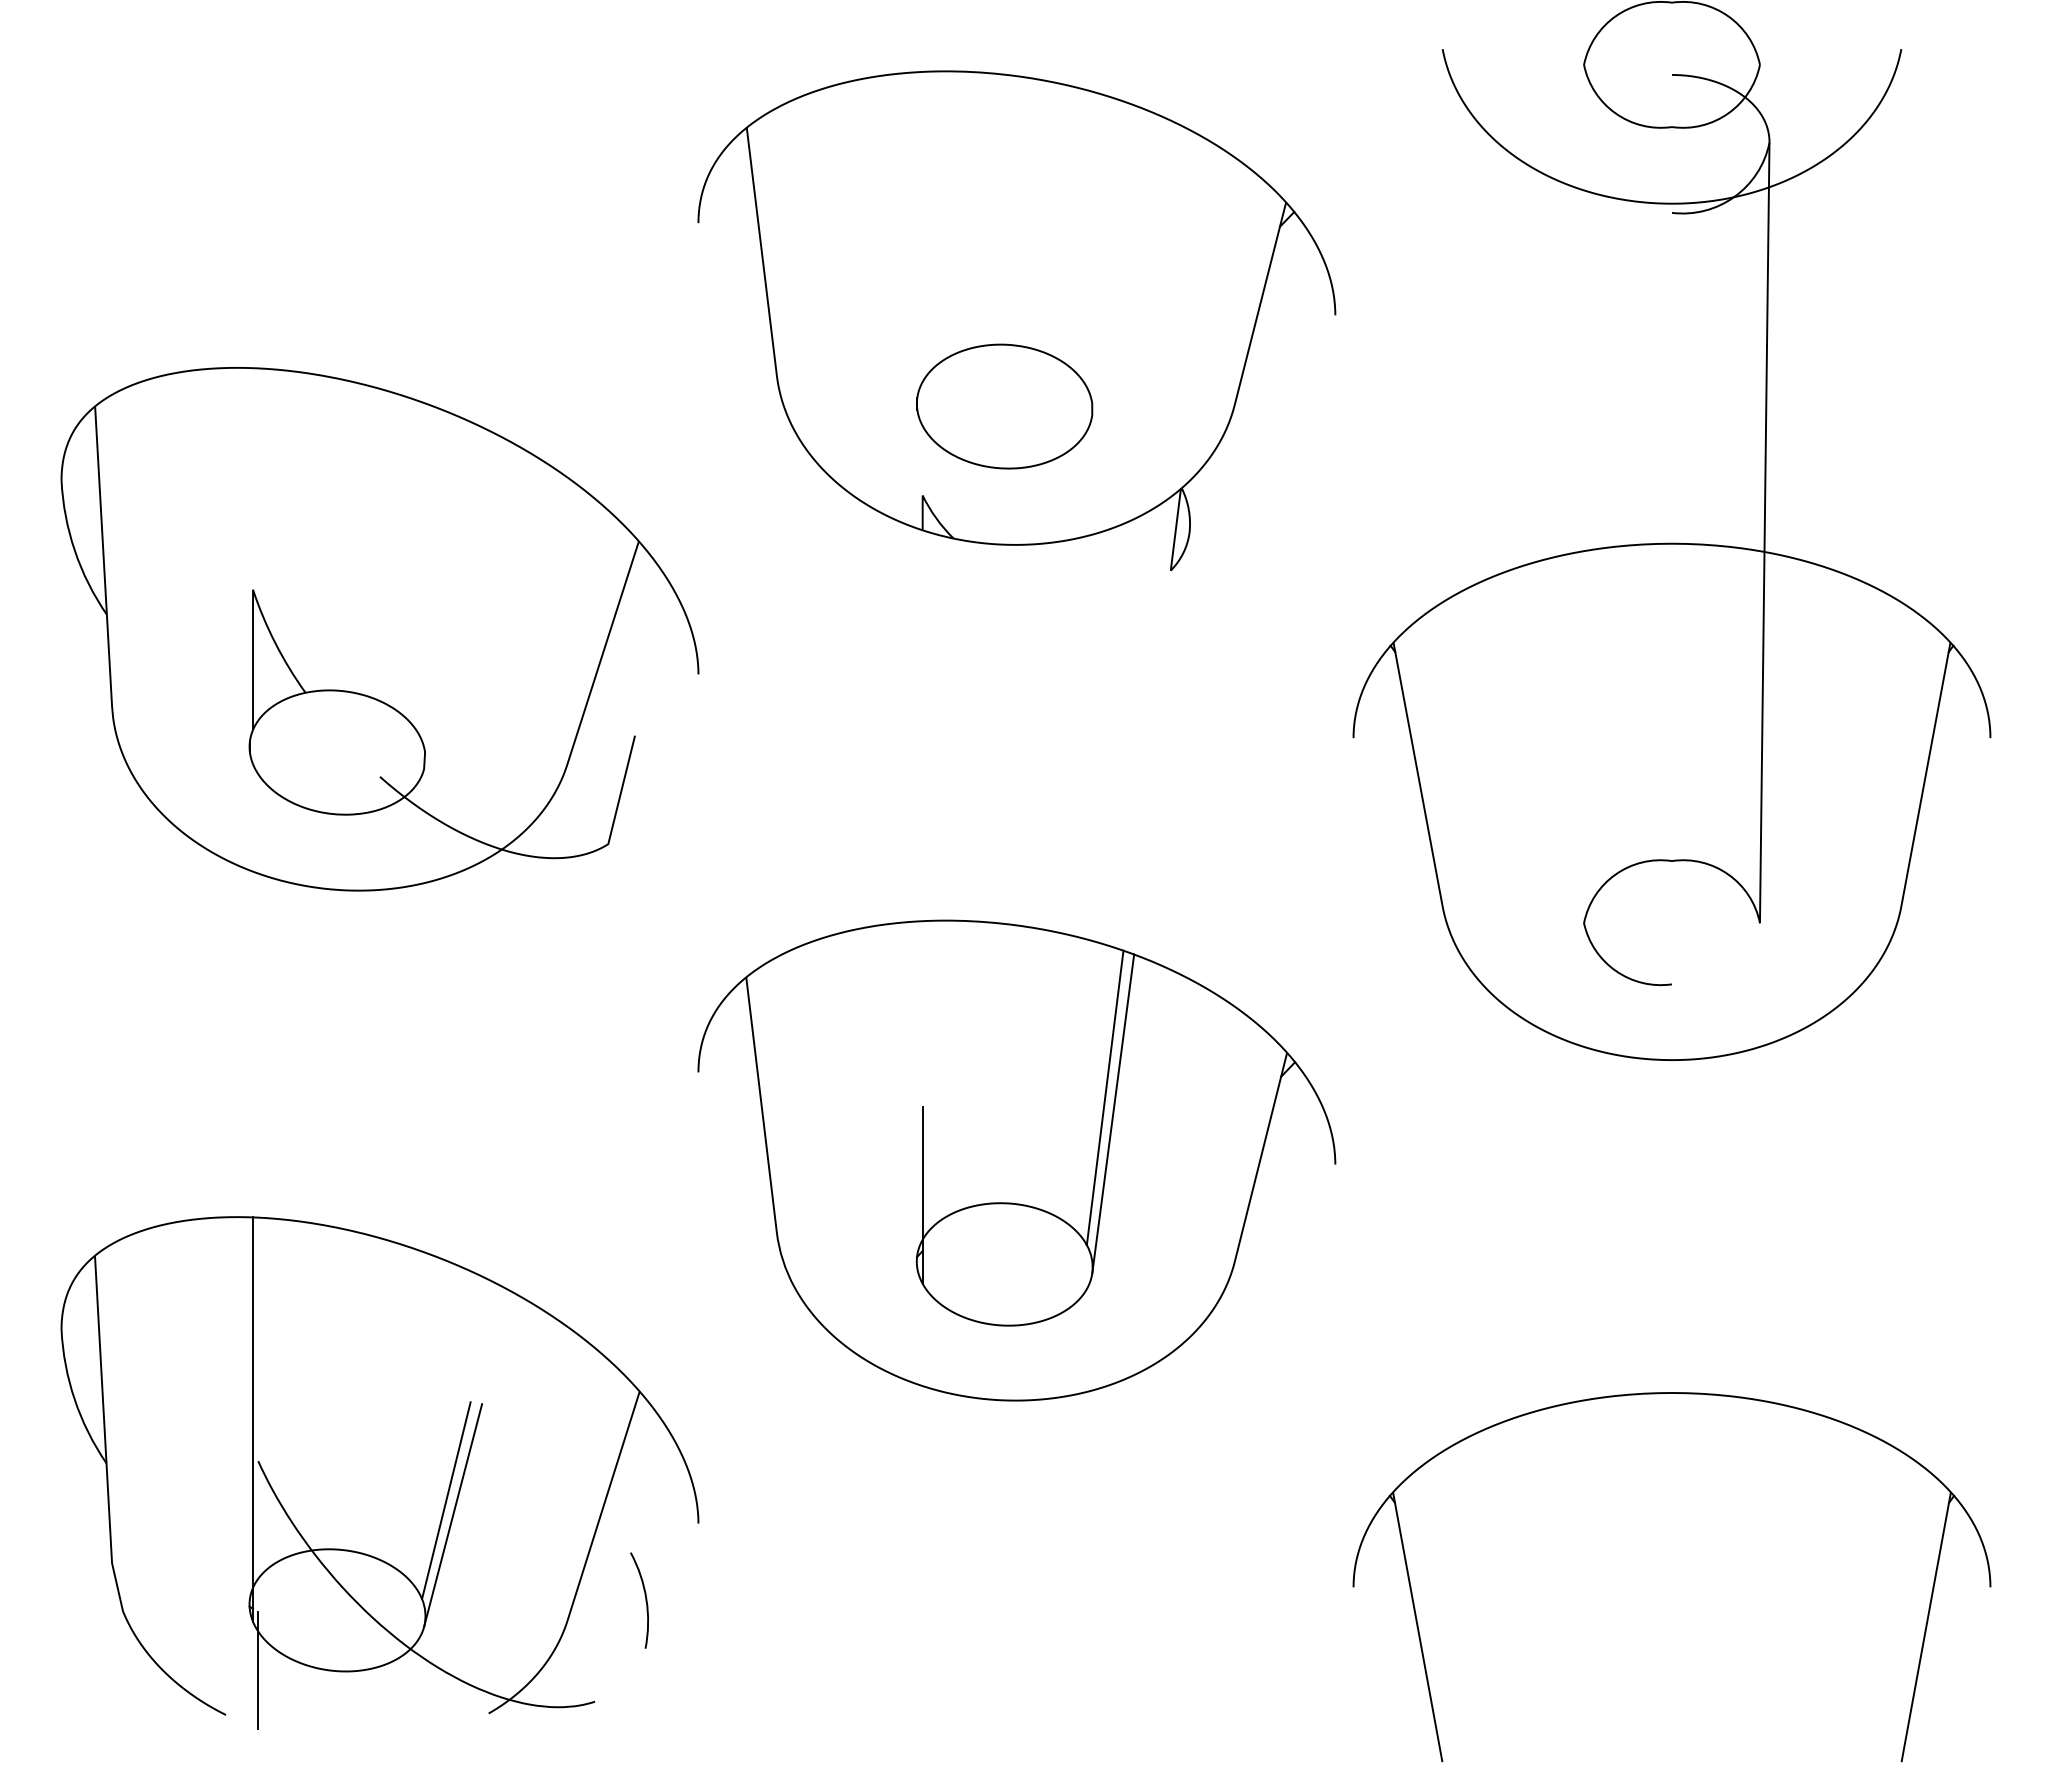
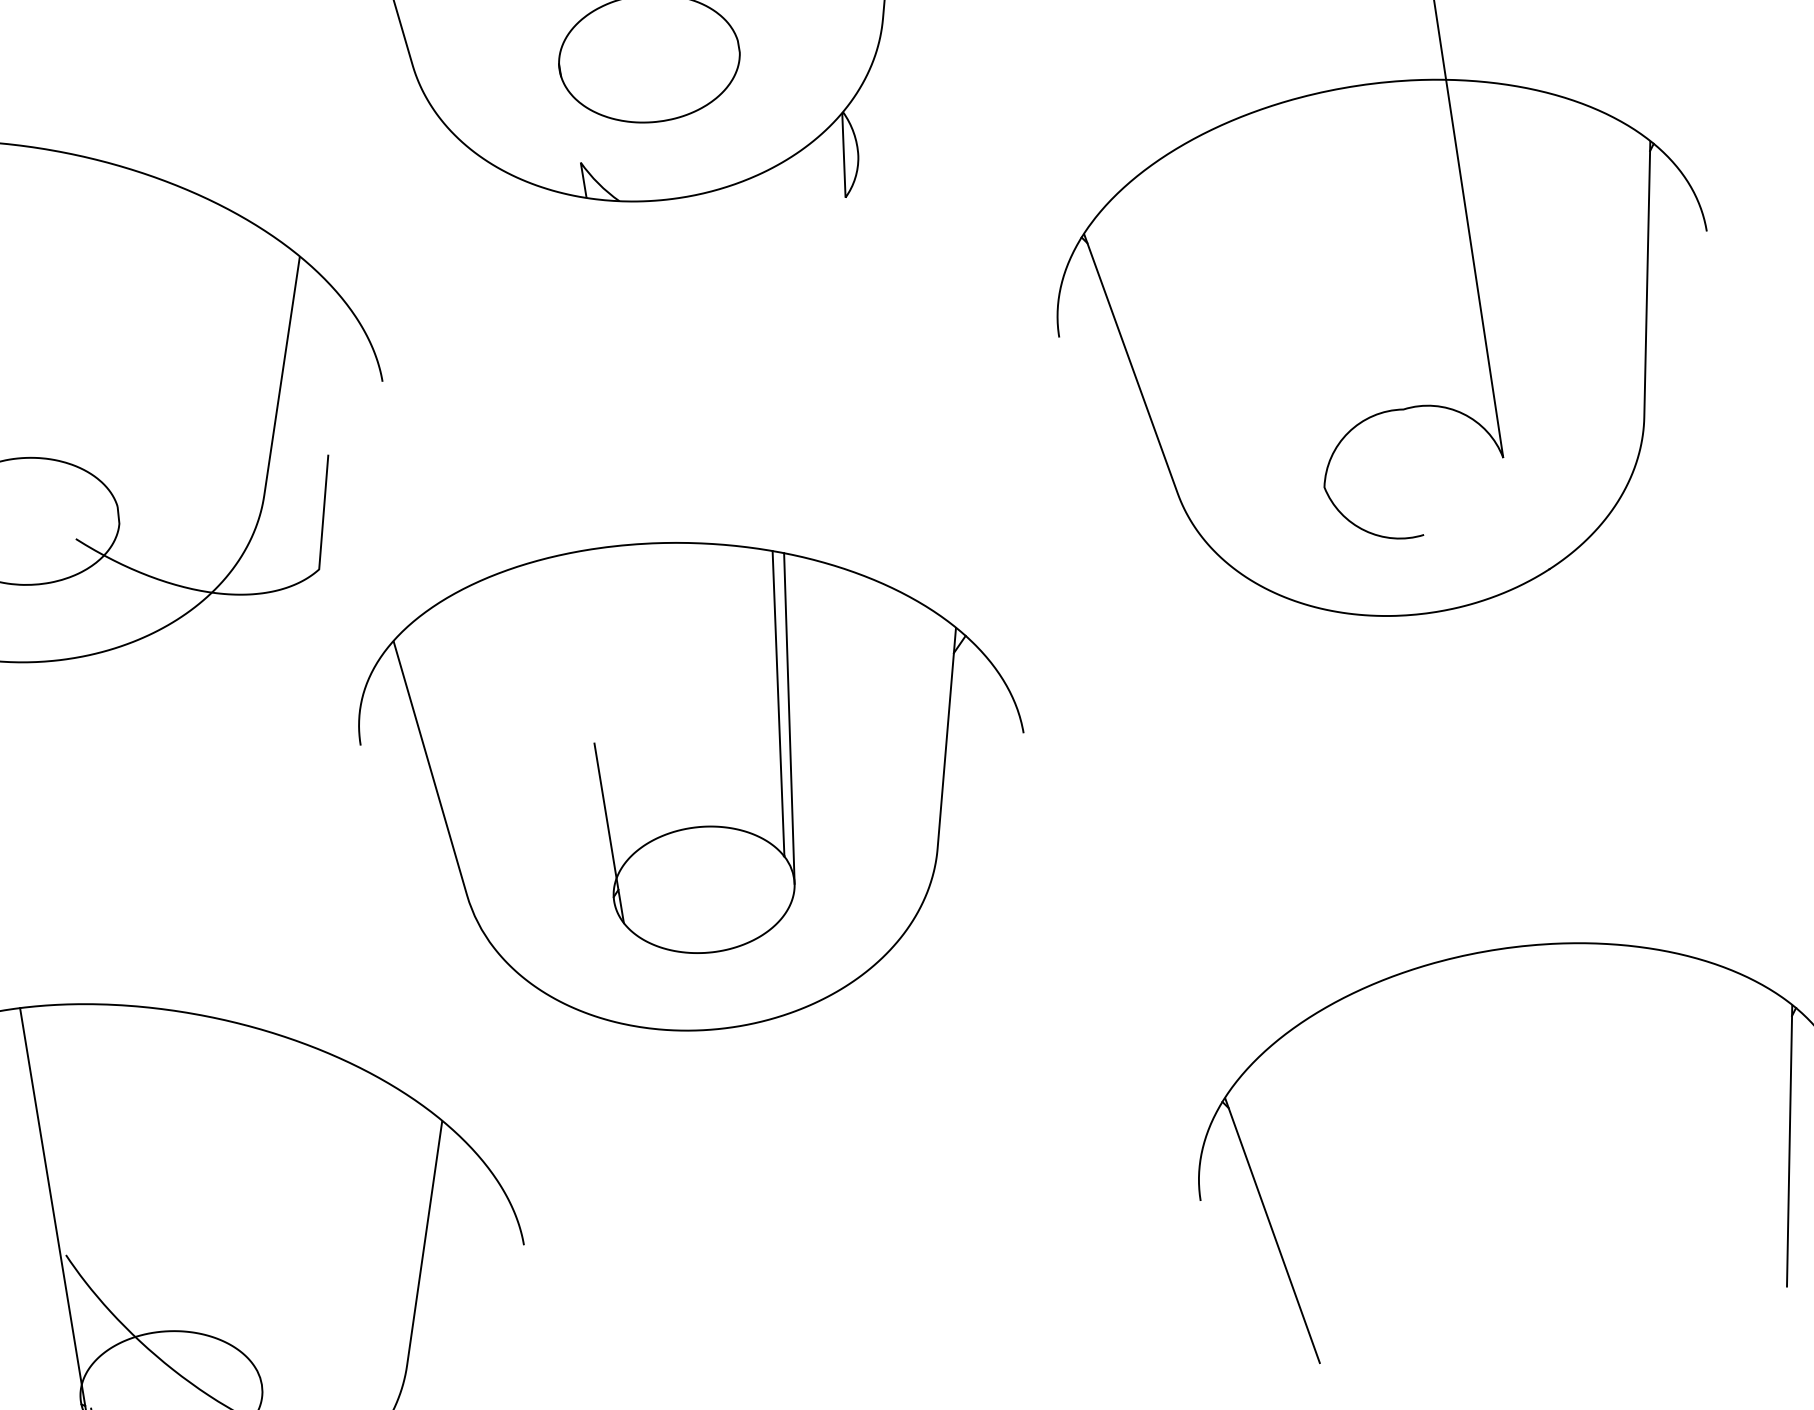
part: (1016, 1160) -> (698, 782), moved
line: (446, 1500) -> (263, 1263), removed
line: (453, 1515) -> (273, 1277), removed
arc: (645, 1600) -> (482, 1332), removed

